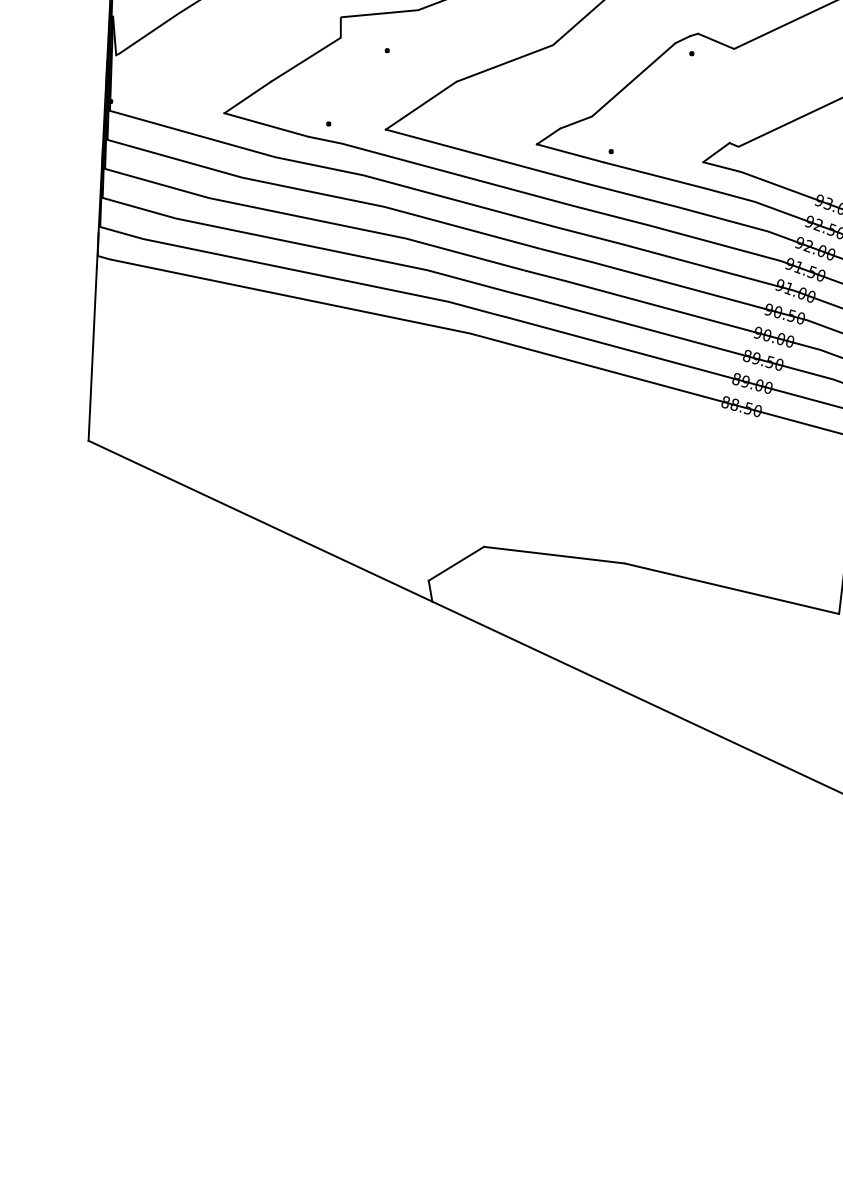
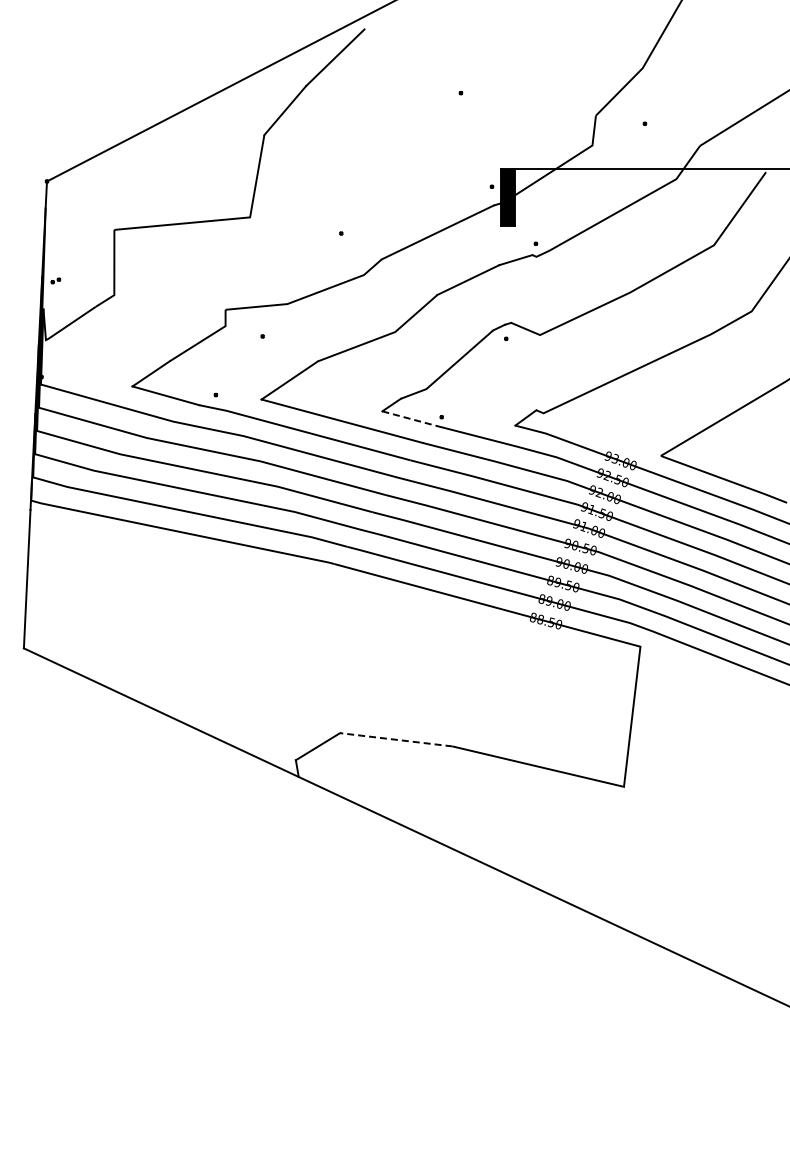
line: (569, 153) -> (408, 418), solid -> dashed
line: (554, 554) -> (396, 739), solid -> dashed

